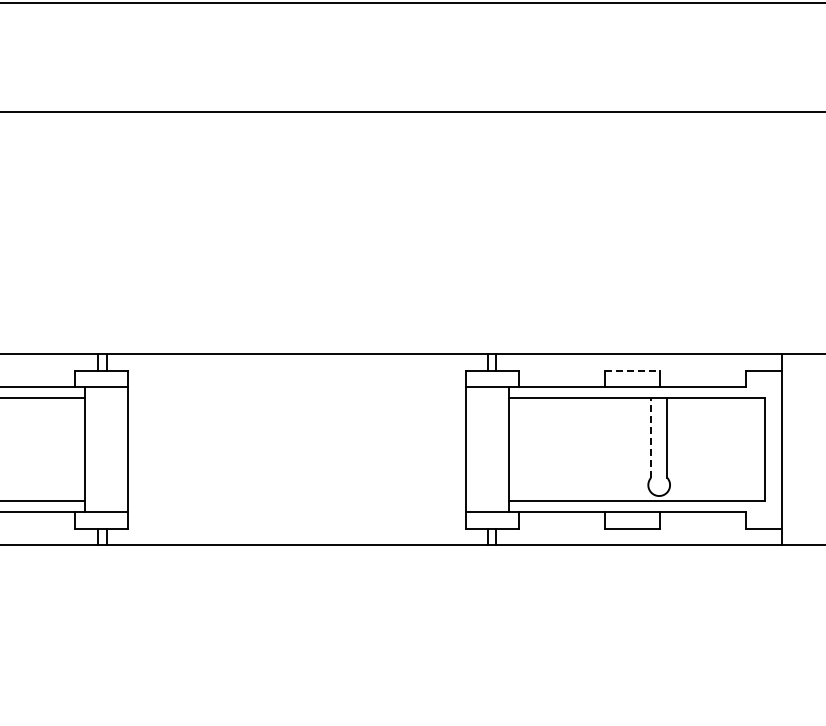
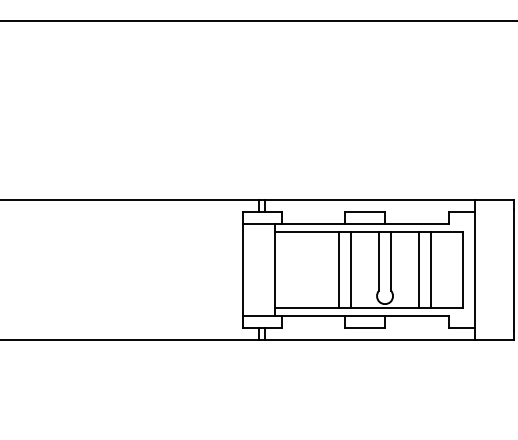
line: (633, 370) -> (366, 211), dashed -> solid
line: (651, 437) -> (379, 260), dashed -> solid
line: (596, 449) -> (338, 269), added
line: (612, 449) -> (350, 269), added
line: (705, 449) -> (419, 269), added
line: (721, 449) -> (430, 269), added

